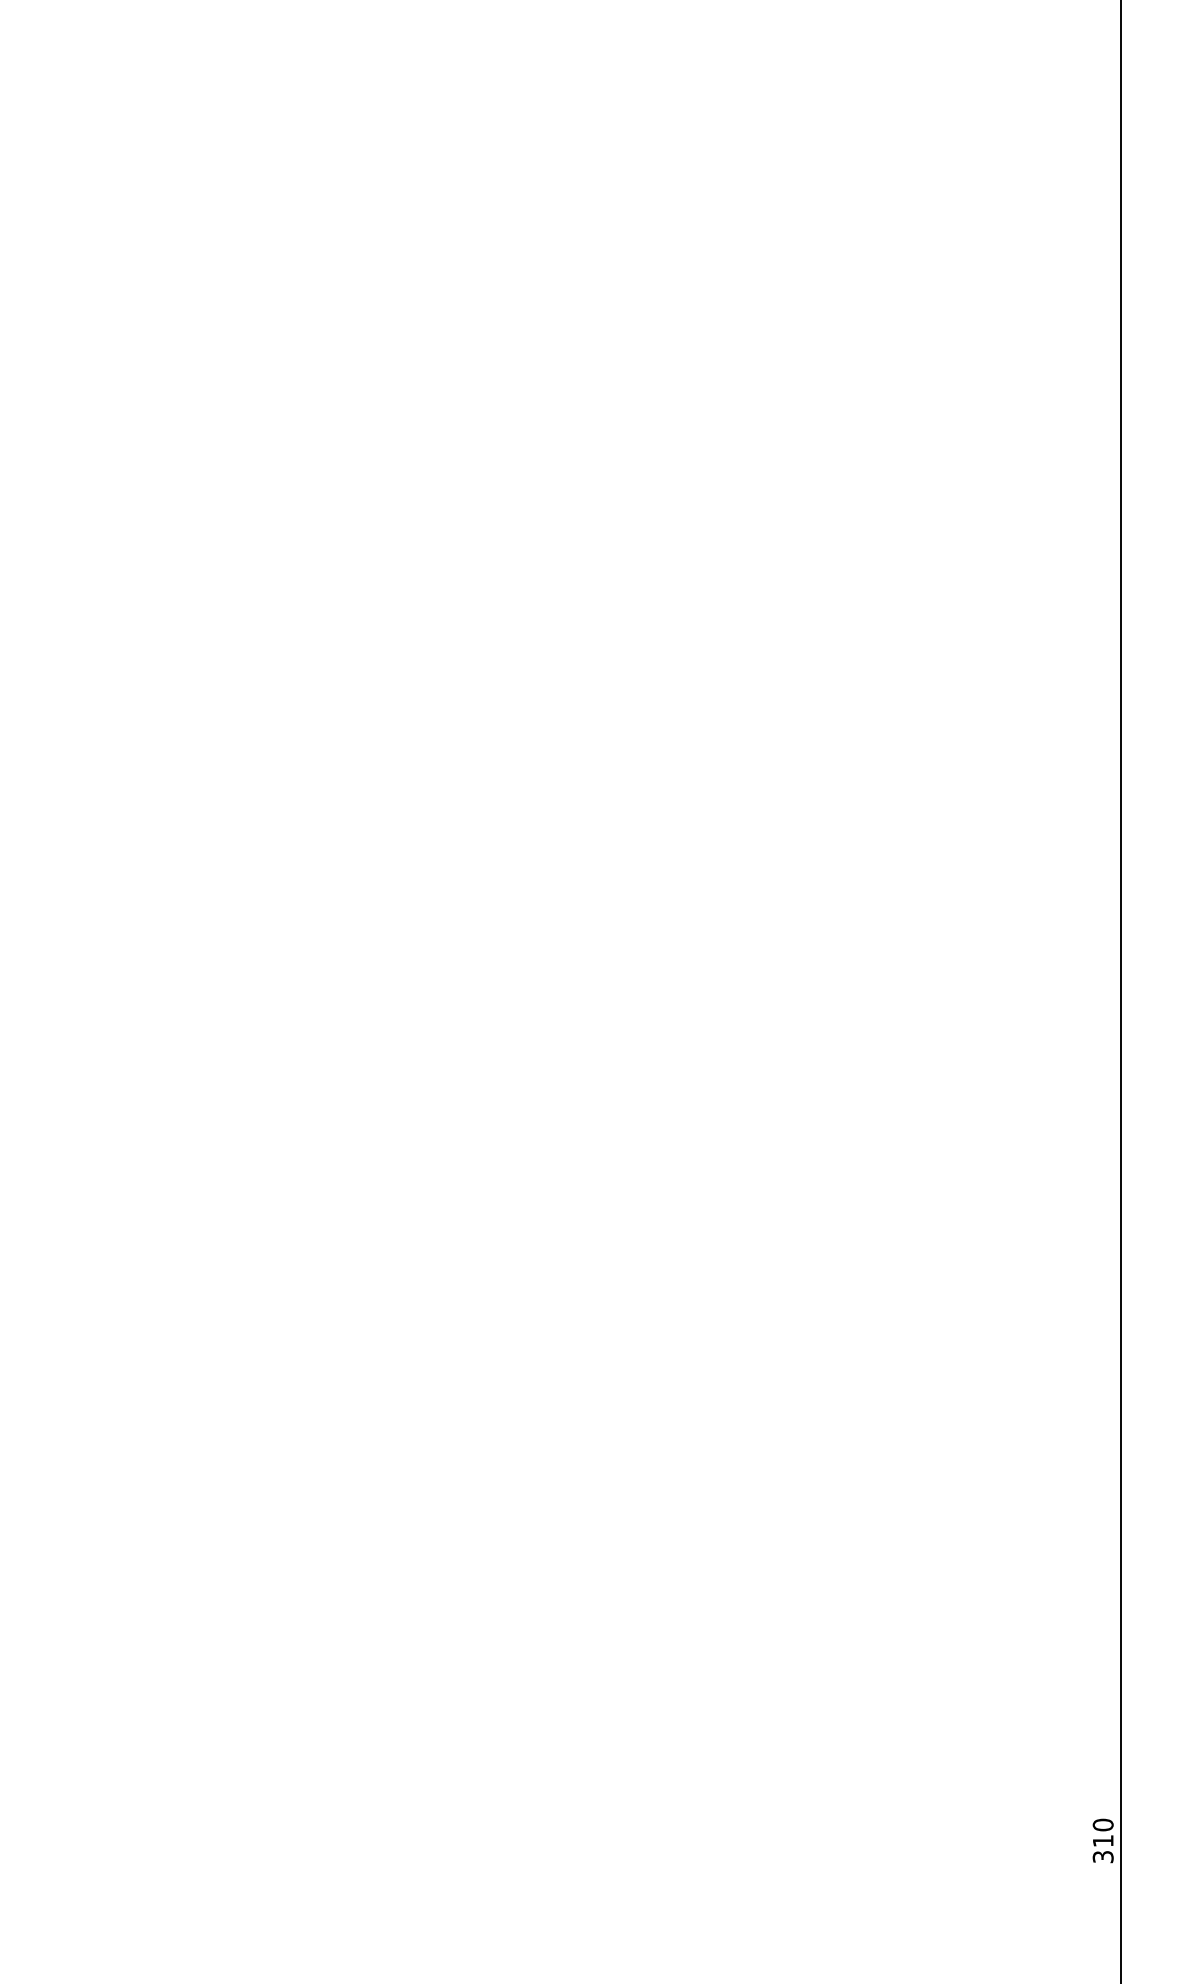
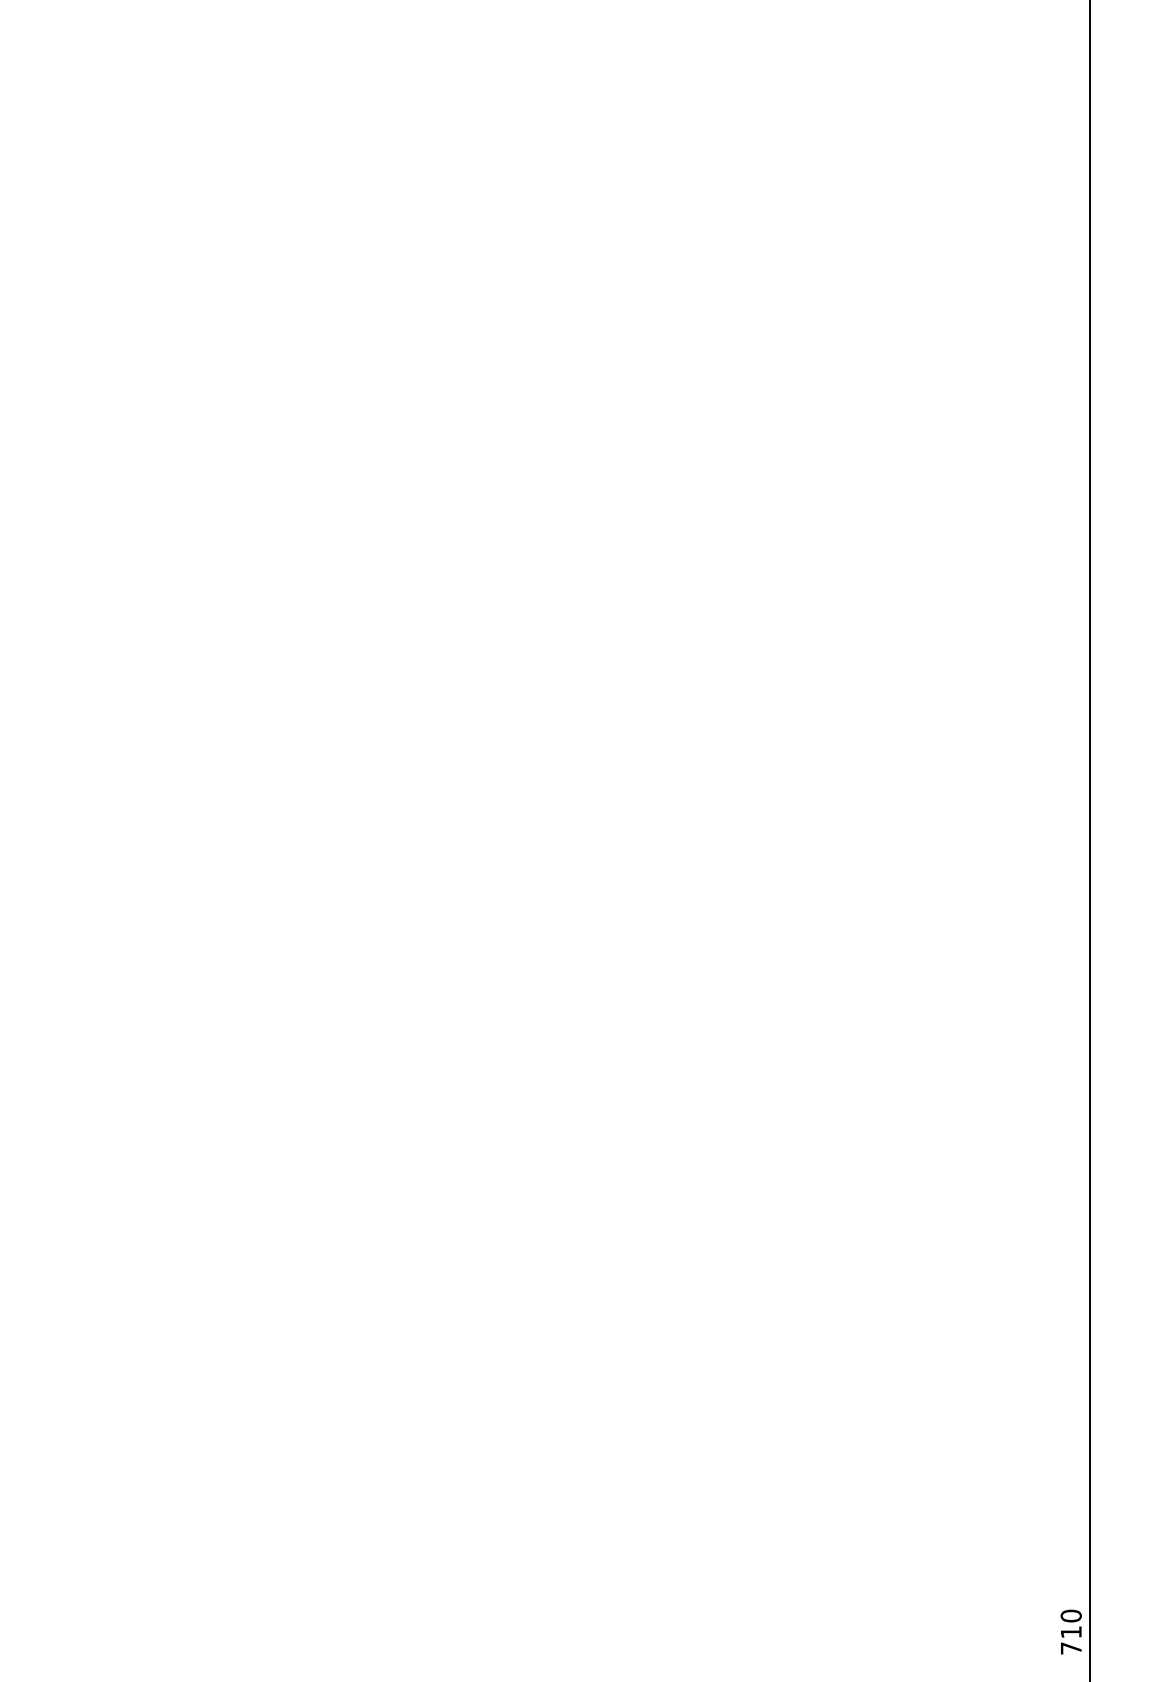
text: (1102, 1857) -> (1070, 1648), 310 -> 710

